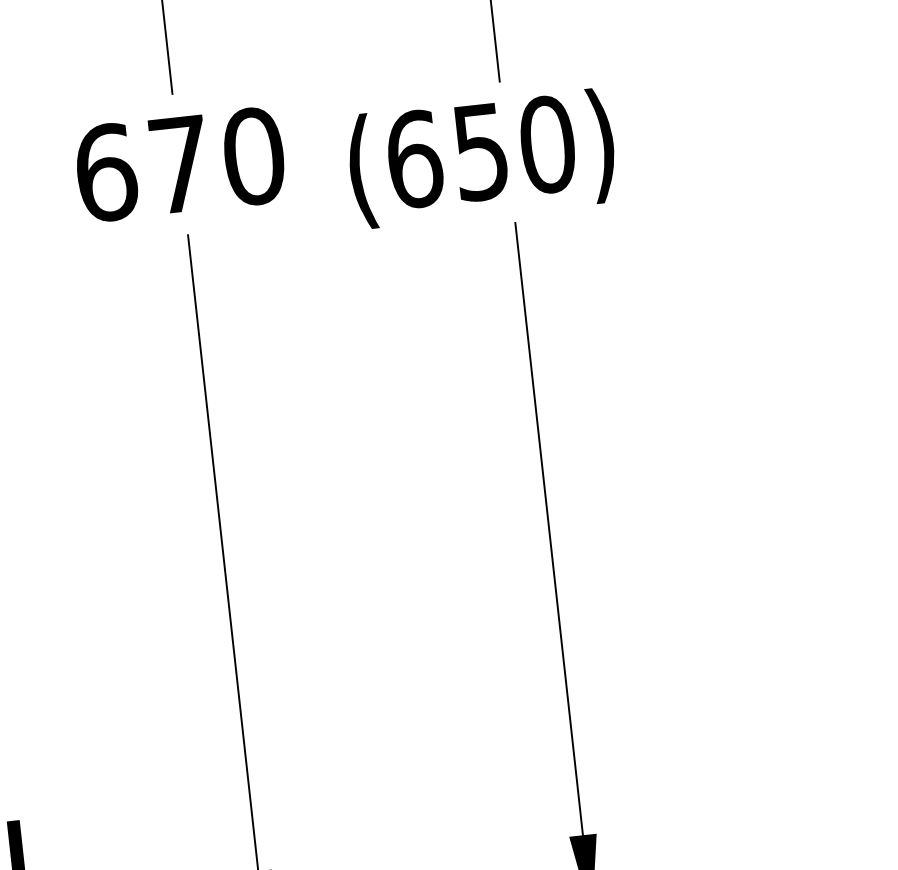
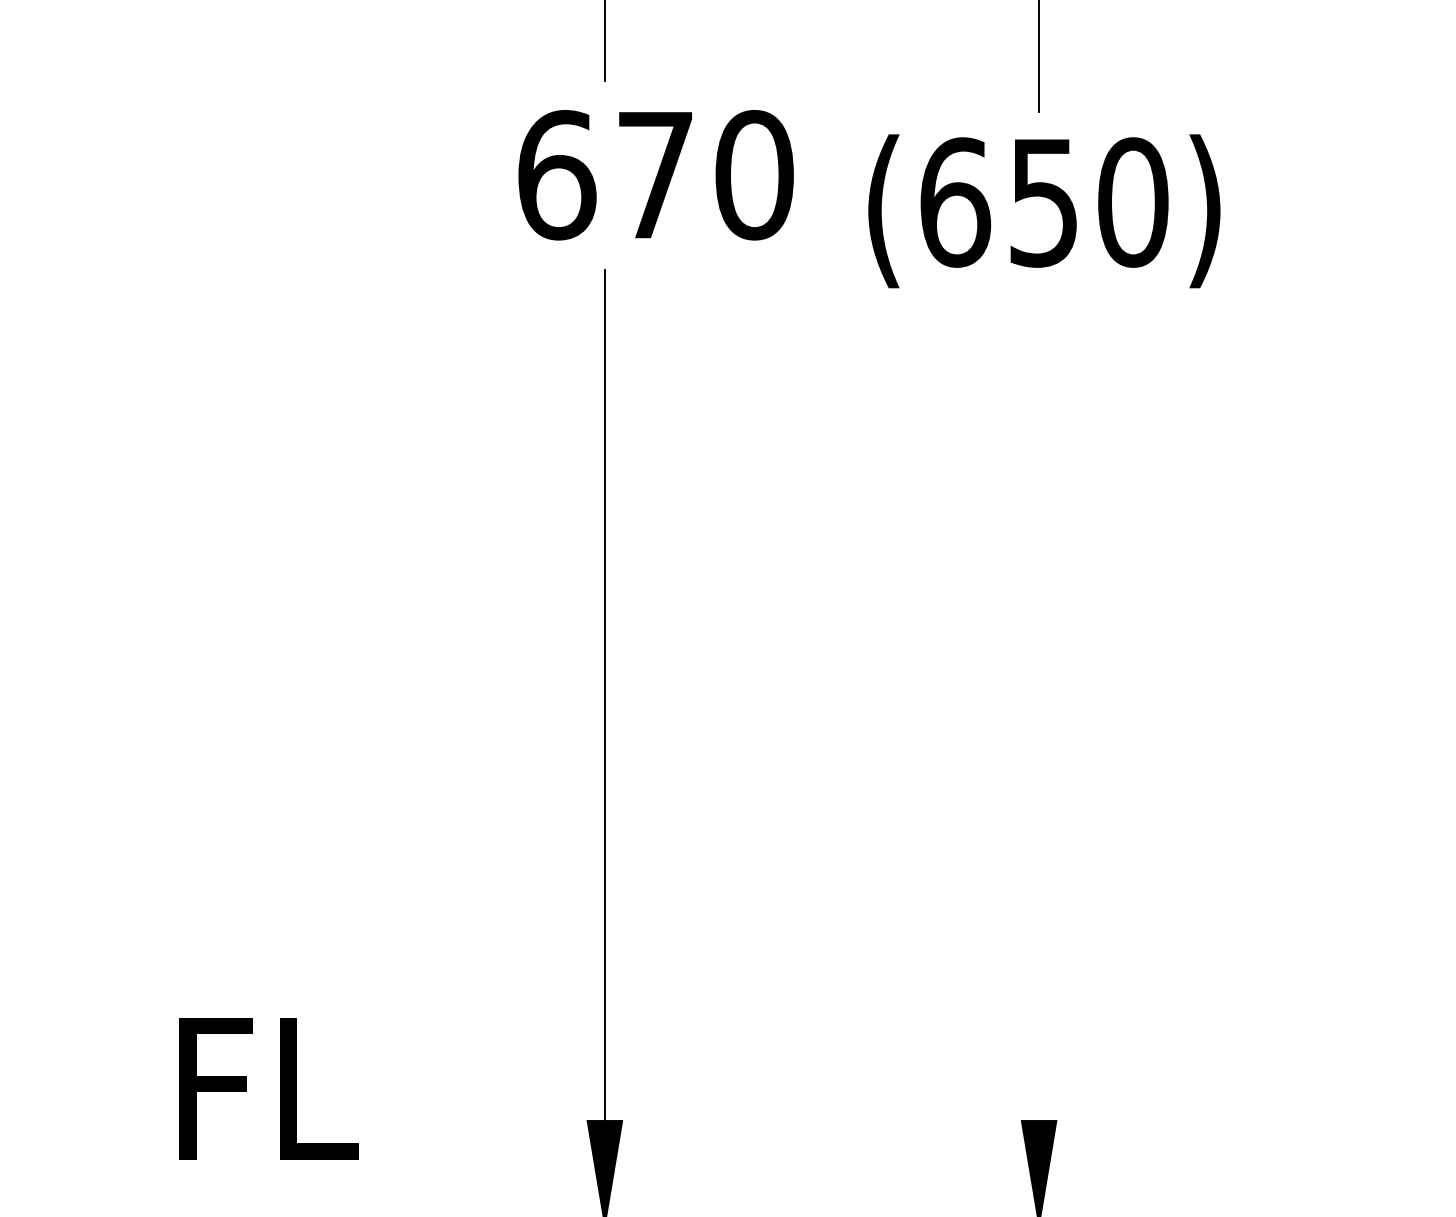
text: (482, 158) -> (1044, 211), moved
text: (179, 164) -> (655, 175), moved
line: (549, 528) -> (1039, 710), removed

